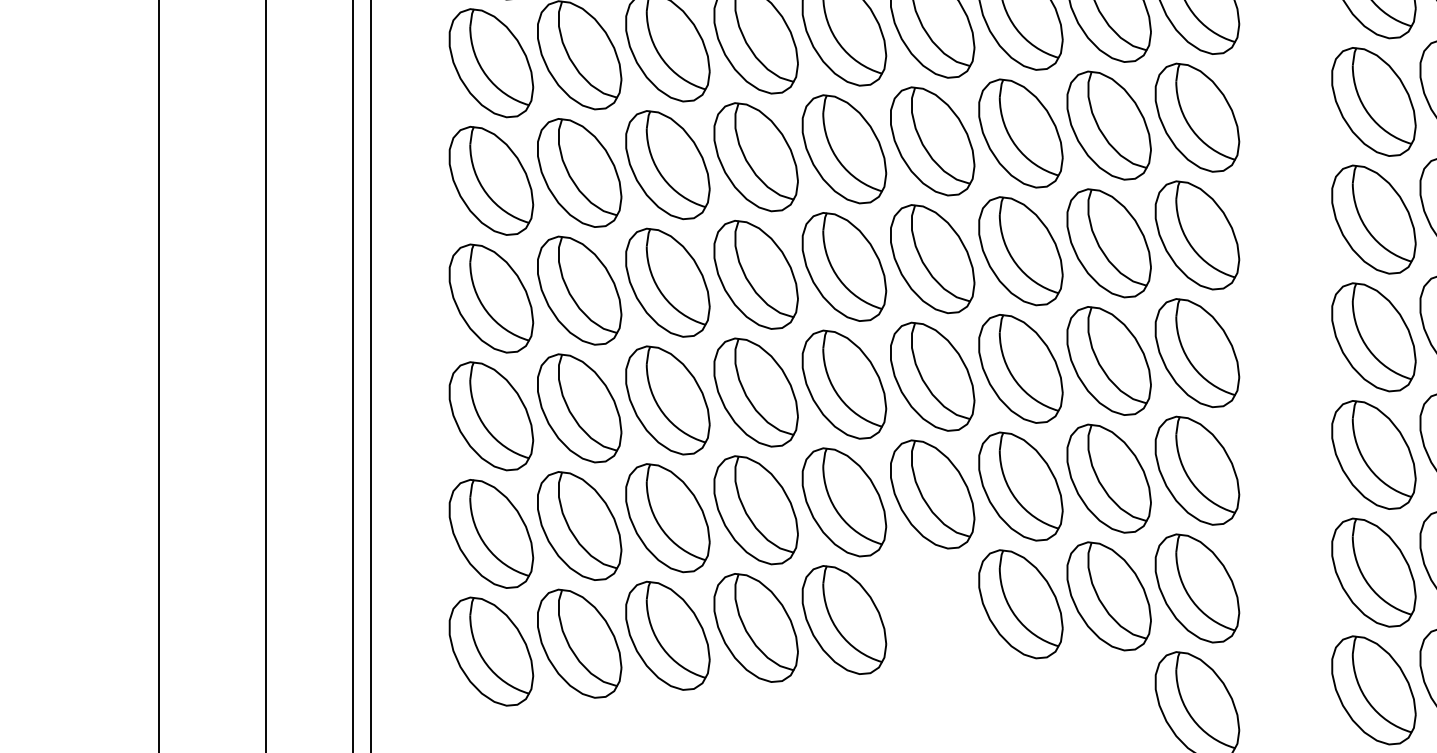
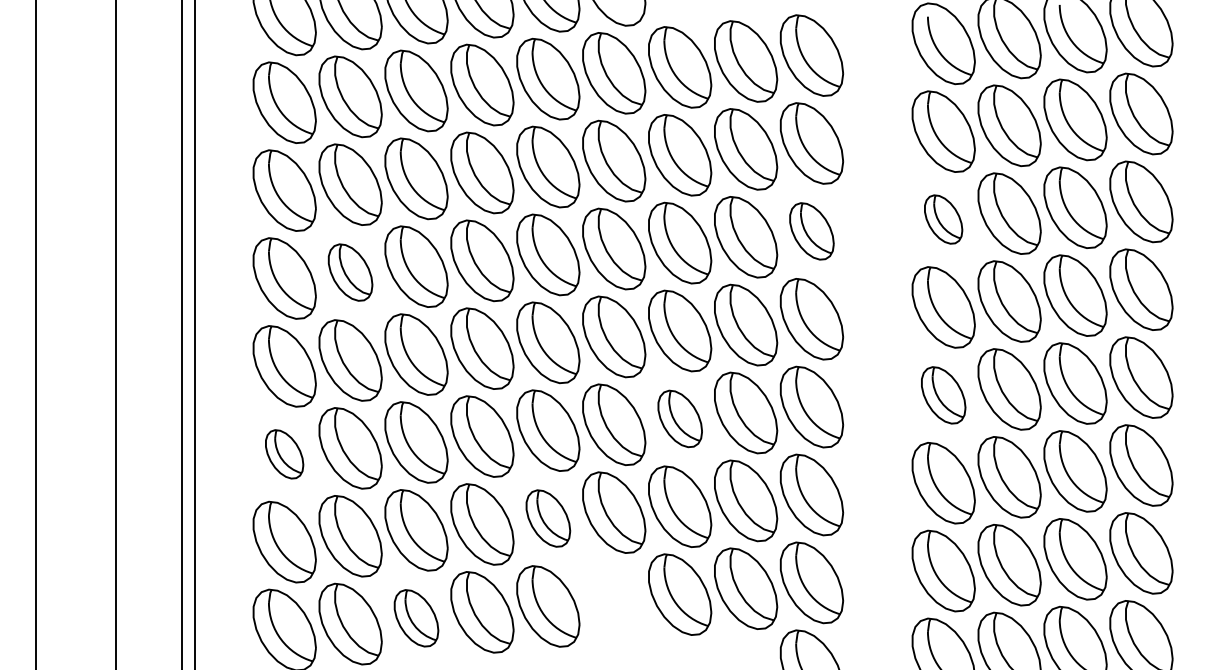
part: (1373, 101) -> (943, 219), size x0.6
part: (1196, 117) -> (811, 231), size x0.7
part: (579, 172) -> (350, 272), size x0.7
part: (1373, 337) -> (943, 395), size x0.7
part: (1021, 368) -> (680, 418), size x0.7
part: (491, 416) -> (284, 454), size x0.6
part: (844, 502) -> (548, 518), size x0.7
part: (667, 636) -> (416, 618), size x0.7

